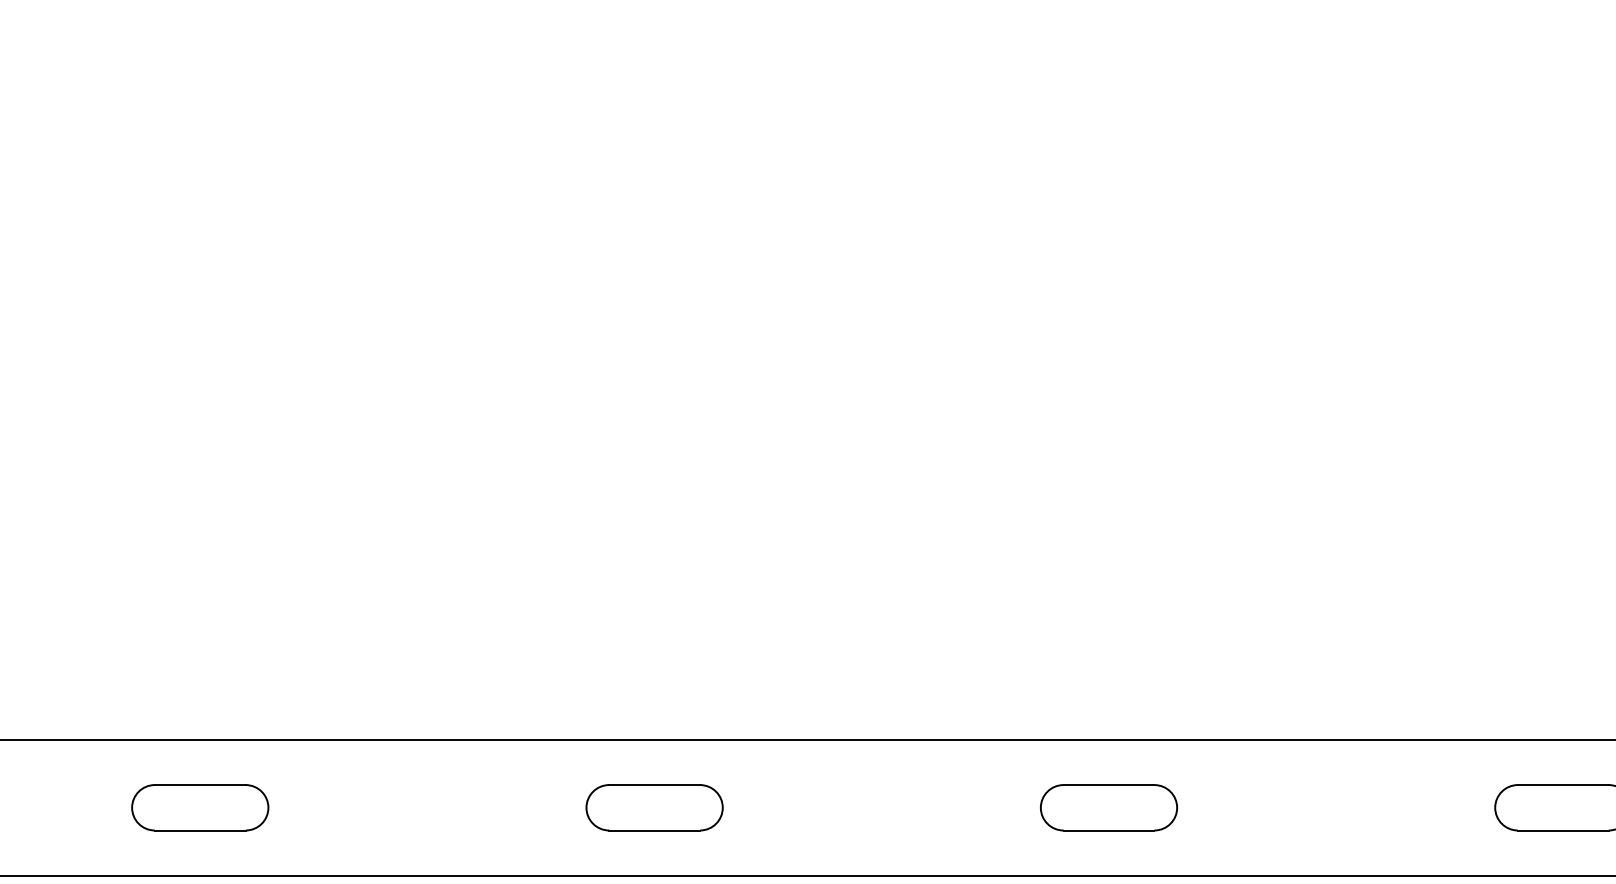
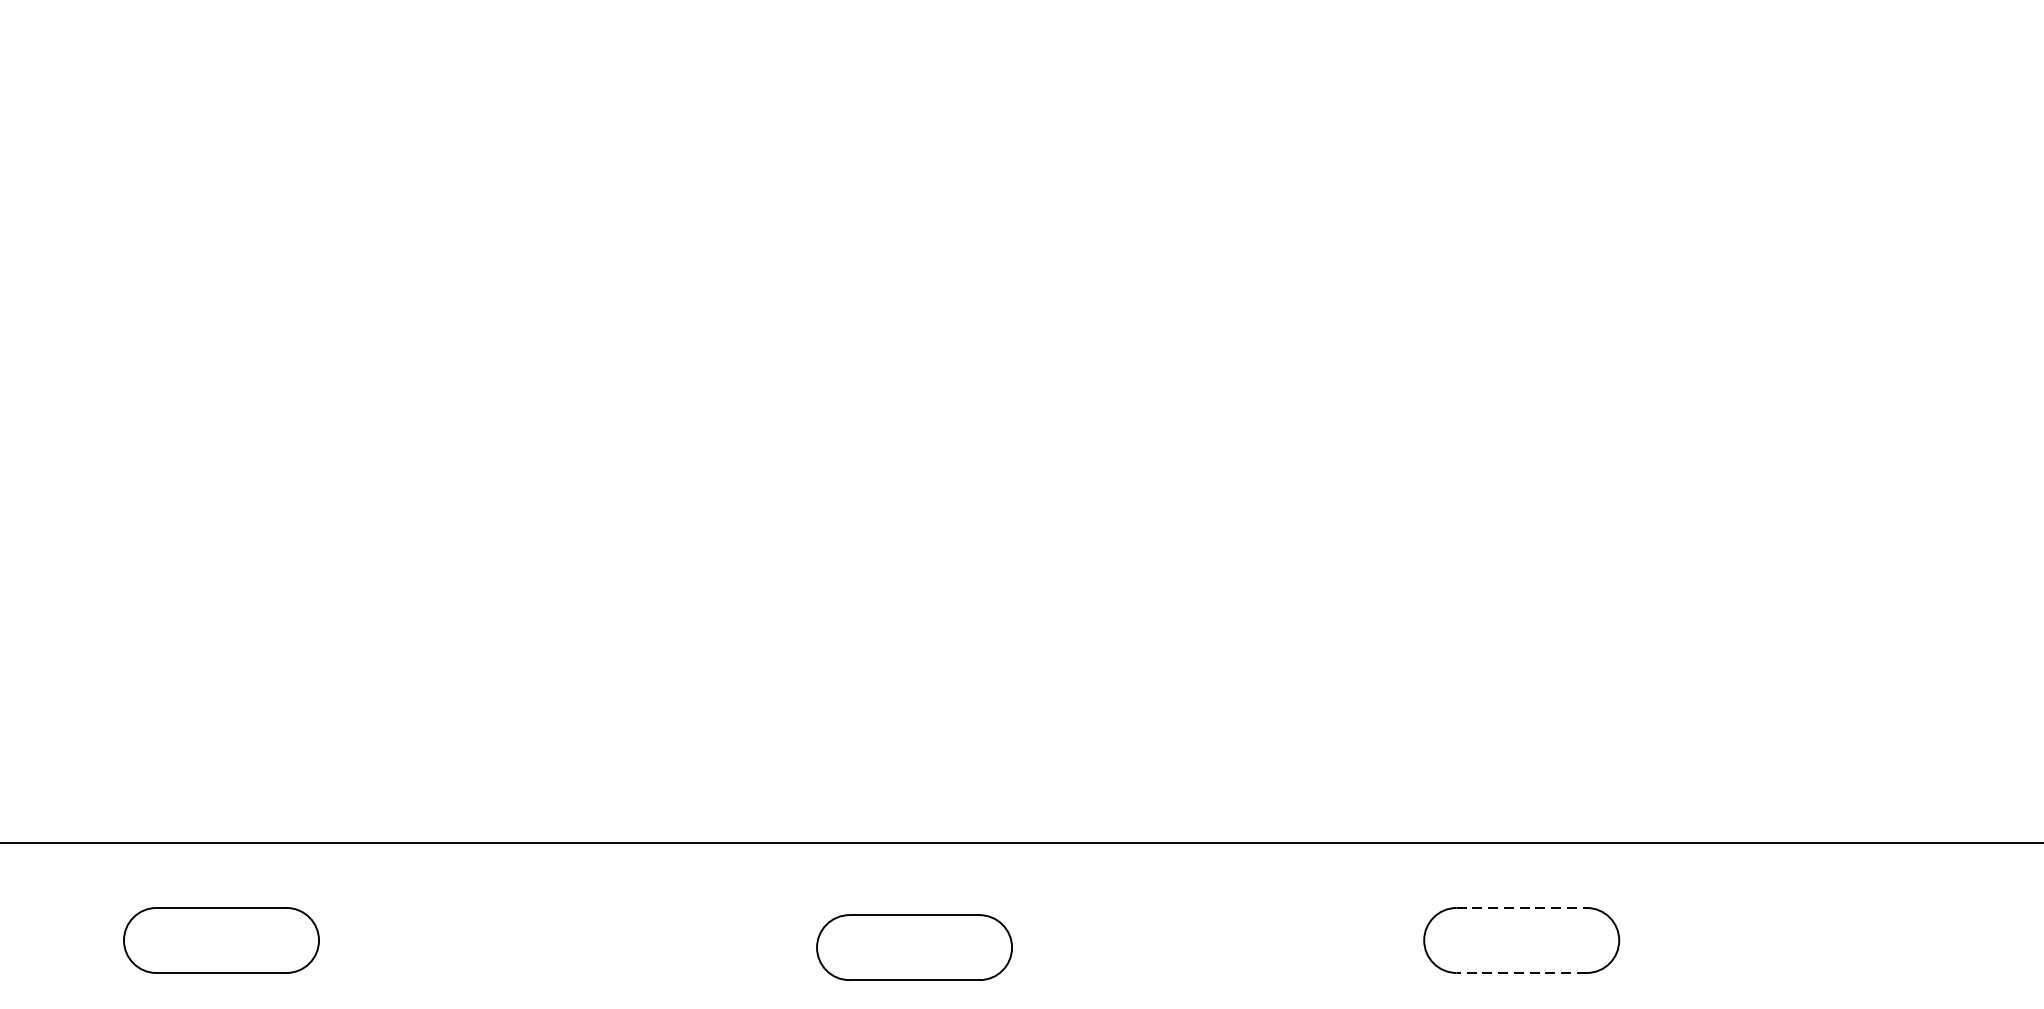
line: (1109, 785) -> (1522, 908), solid -> dashed
part: (654, 807) -> (914, 947), moved
line: (1108, 830) -> (1521, 972), solid -> dashed

